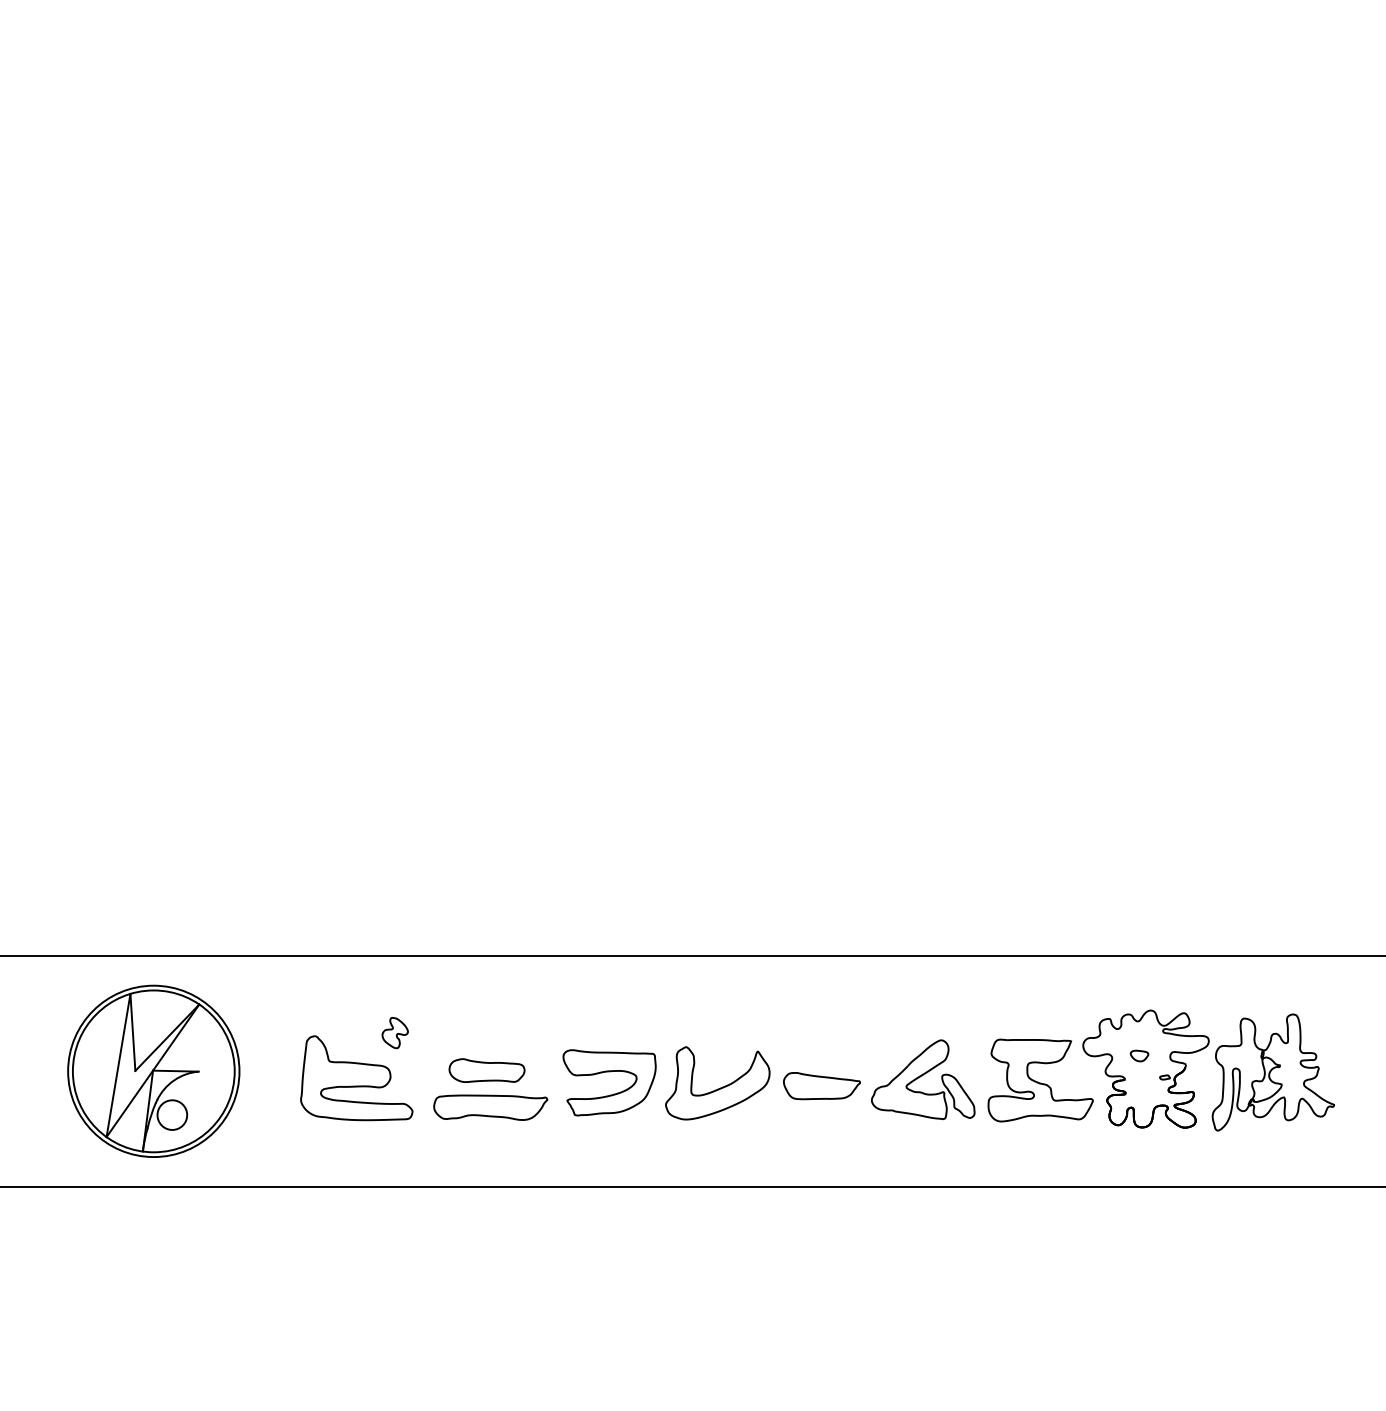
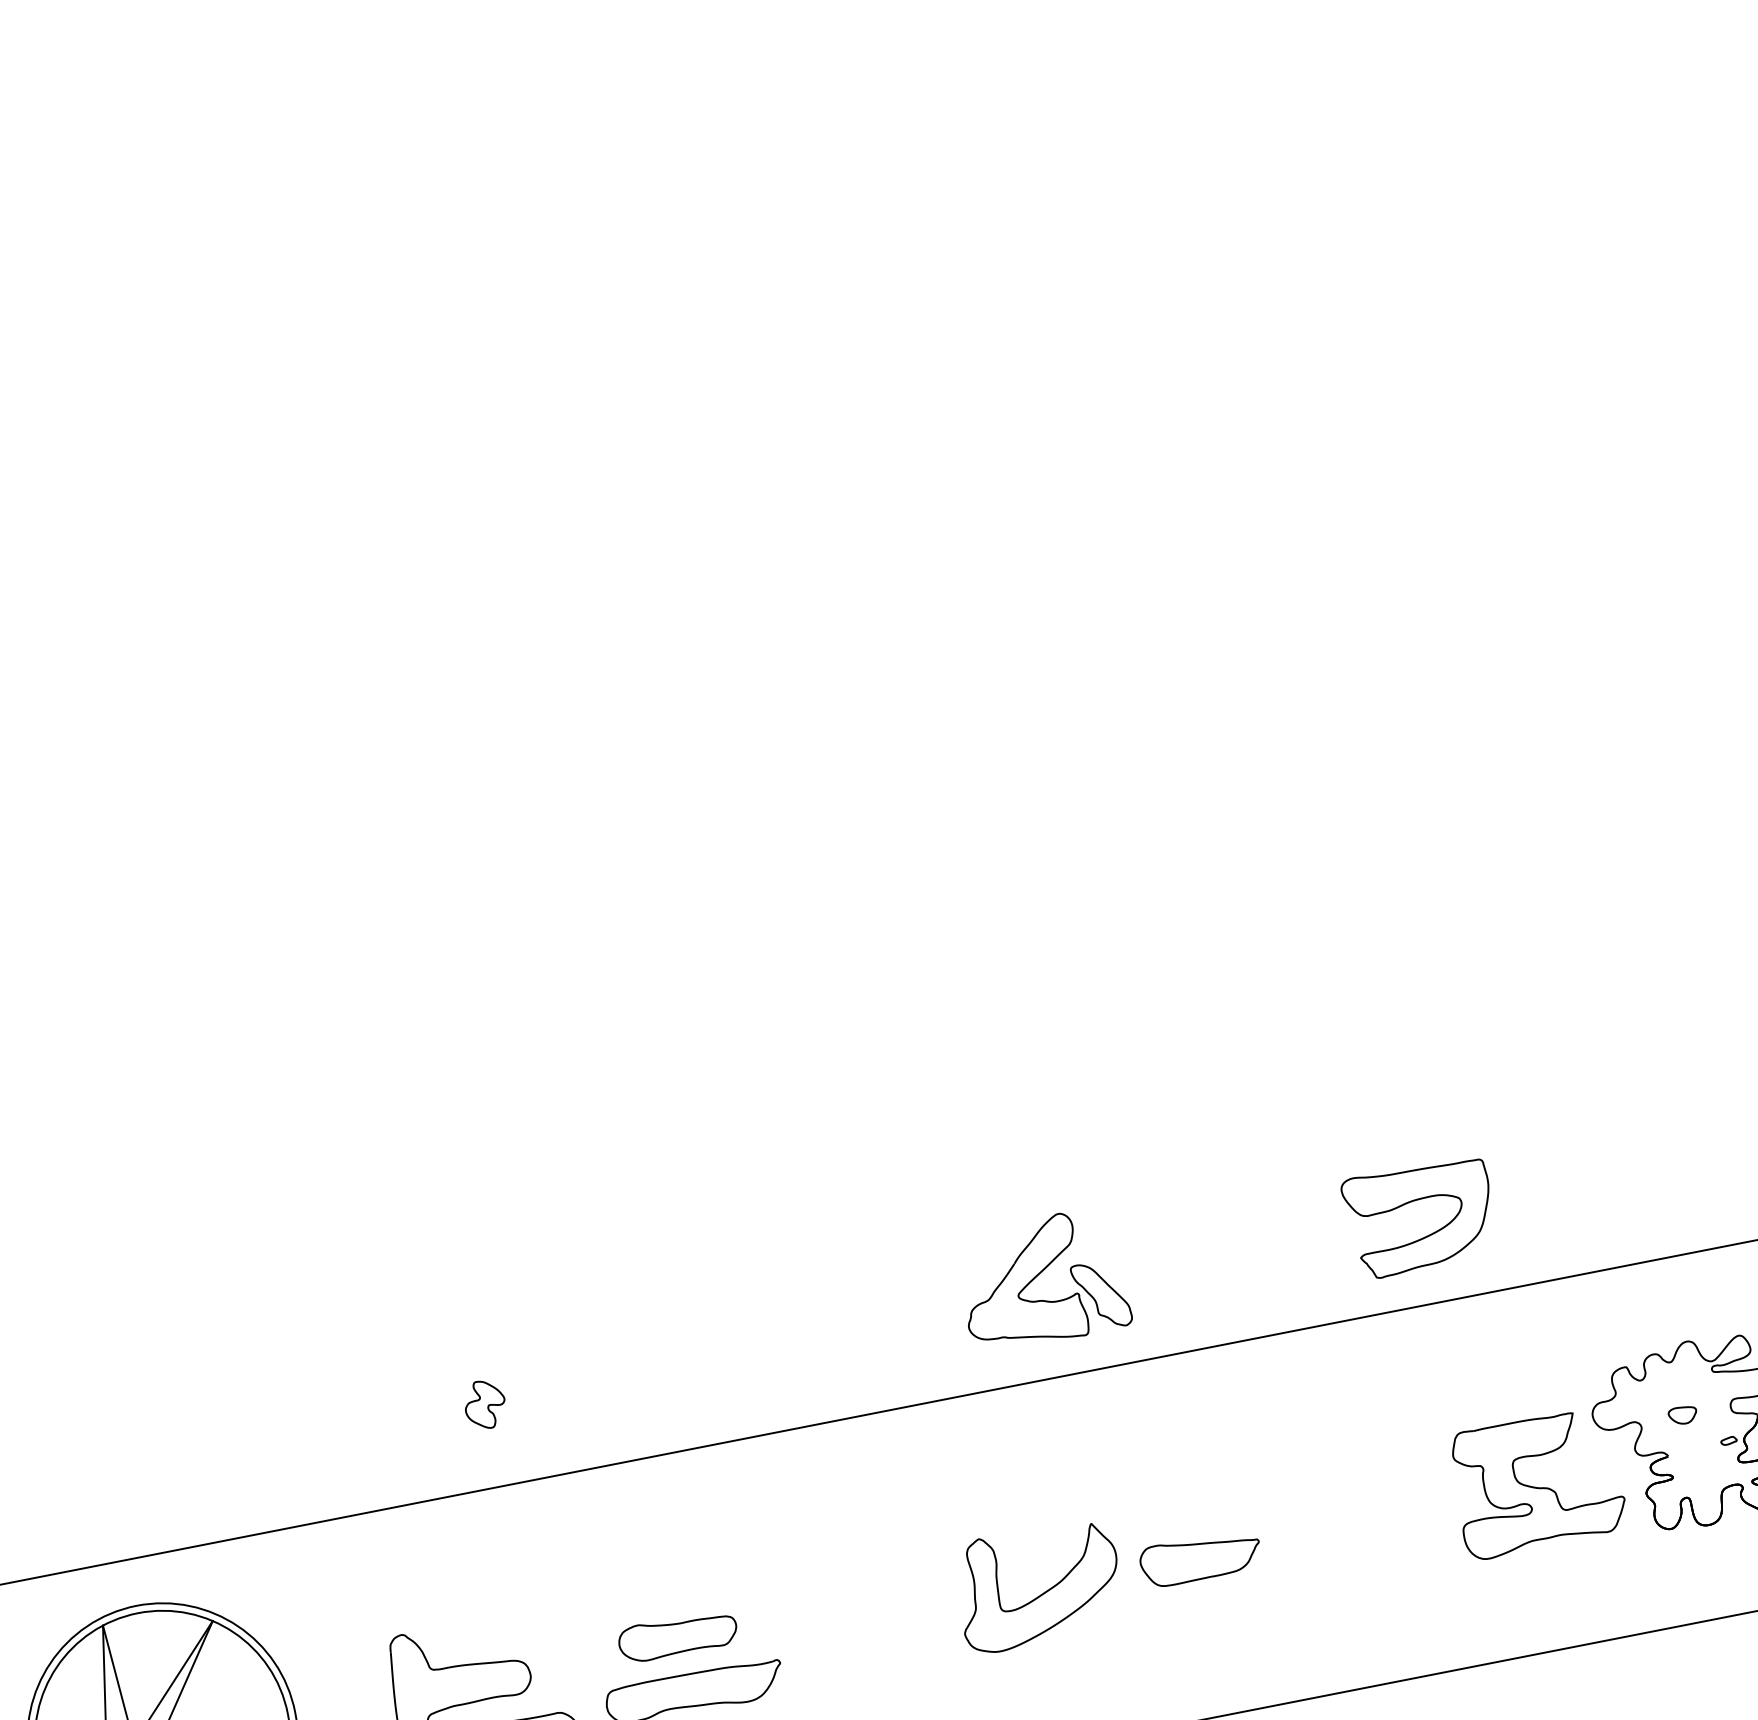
curve: (396, 1033) -> (487, 1404), moved
part: (609, 1072) -> (1417, 1201), moved
part: (923, 1079) -> (1042, 1279), moved

